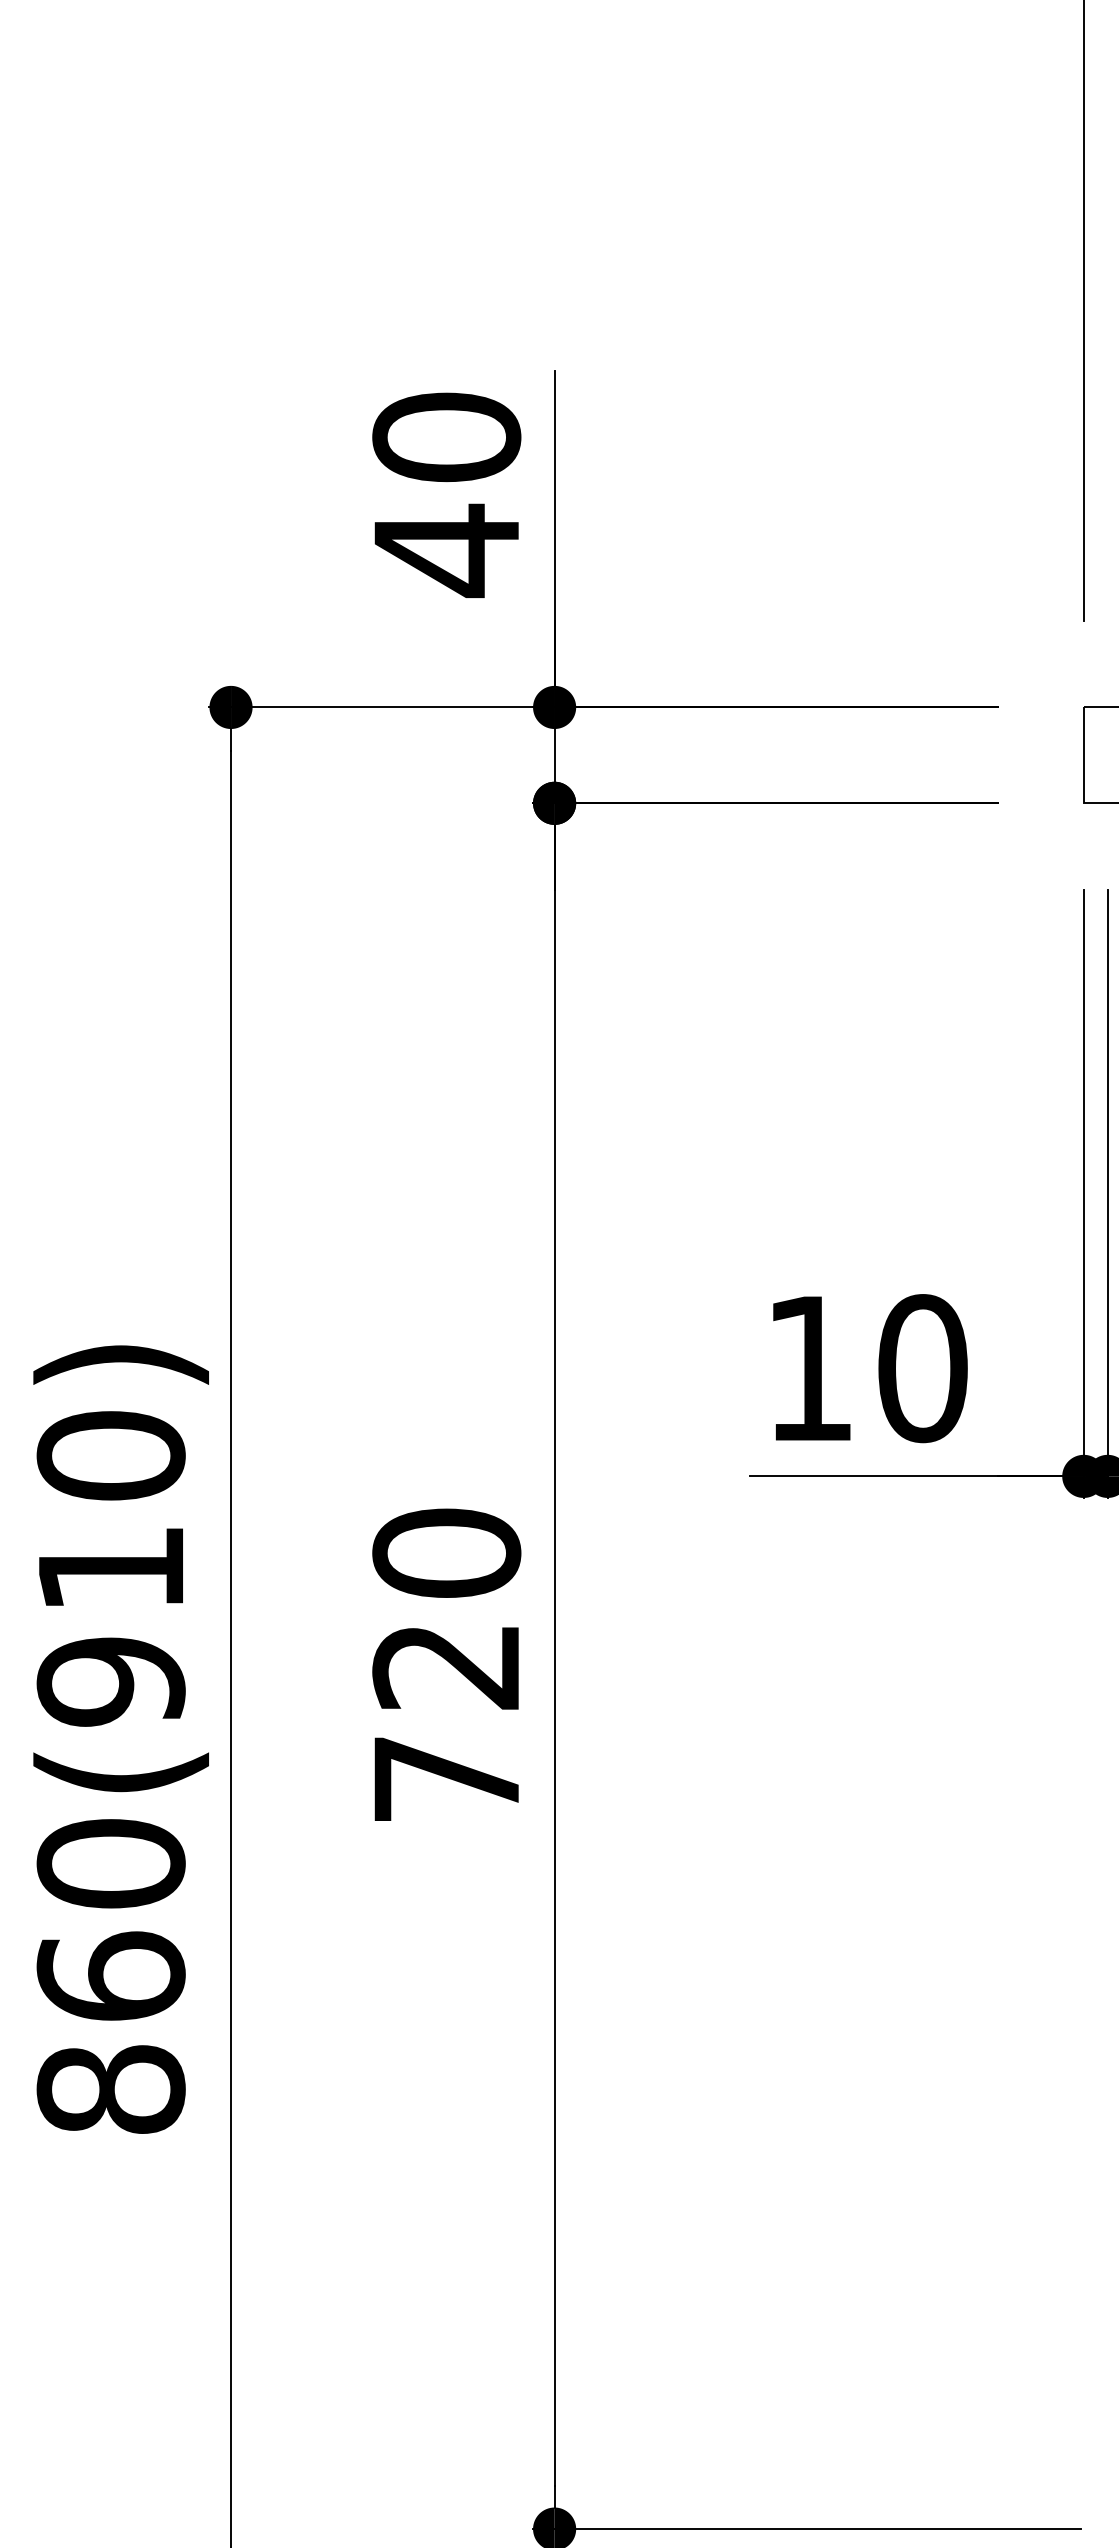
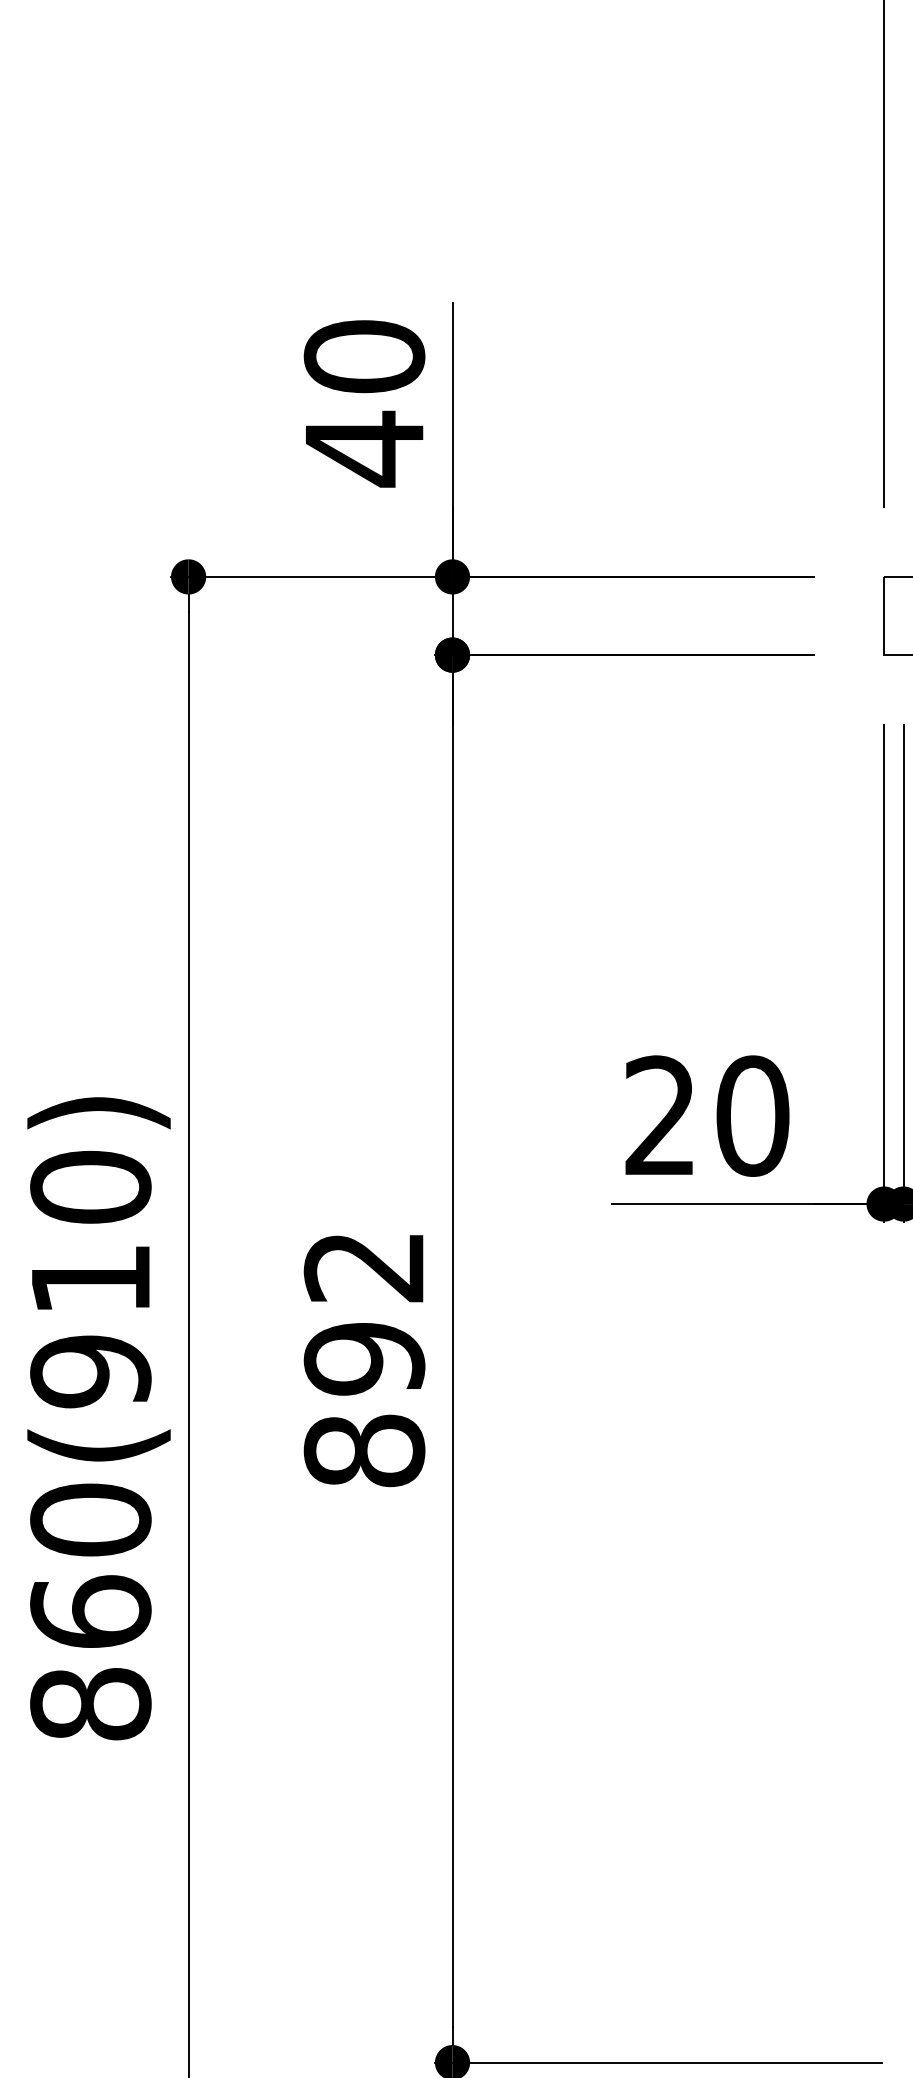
text: (808, 1367) -> (659, 1115), 10 -> 20
text: (446, 1665) -> (364, 1358), 720 -> 892

